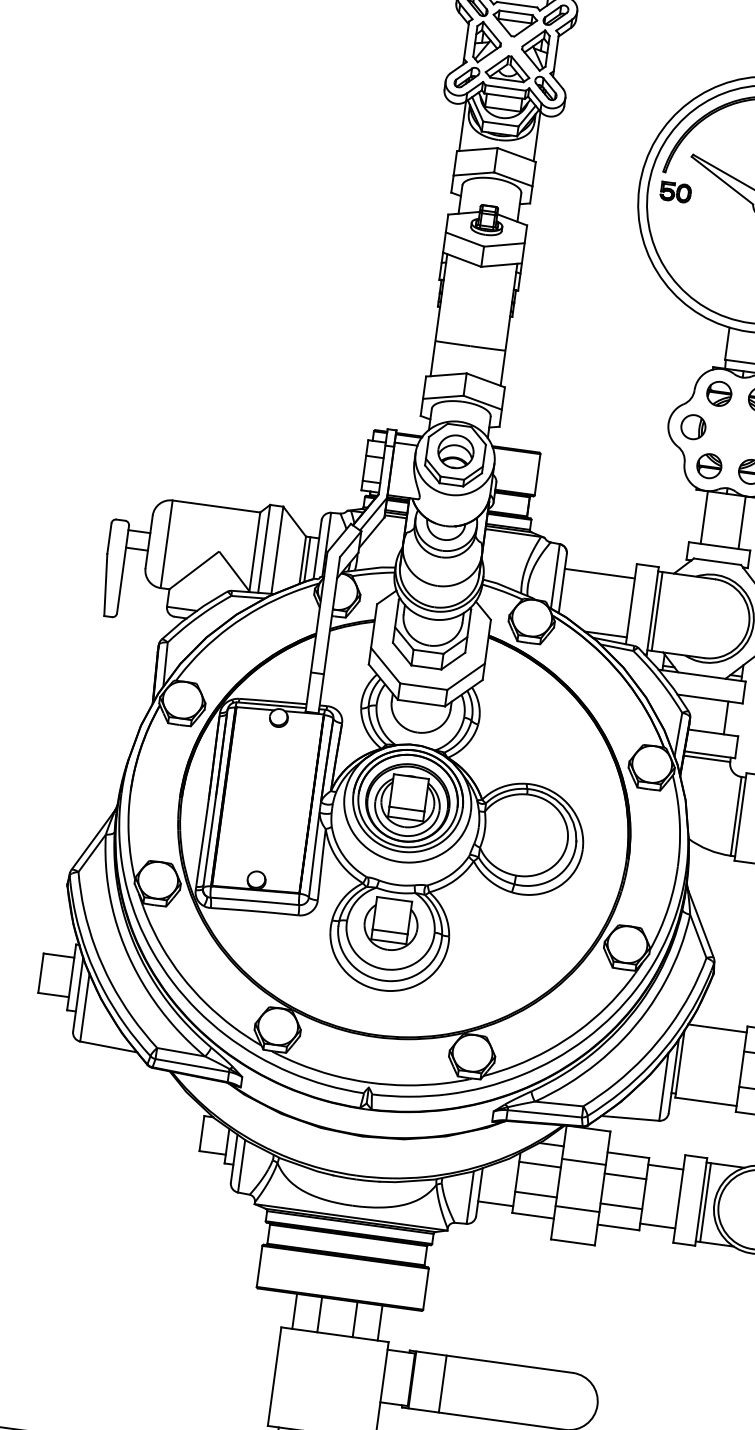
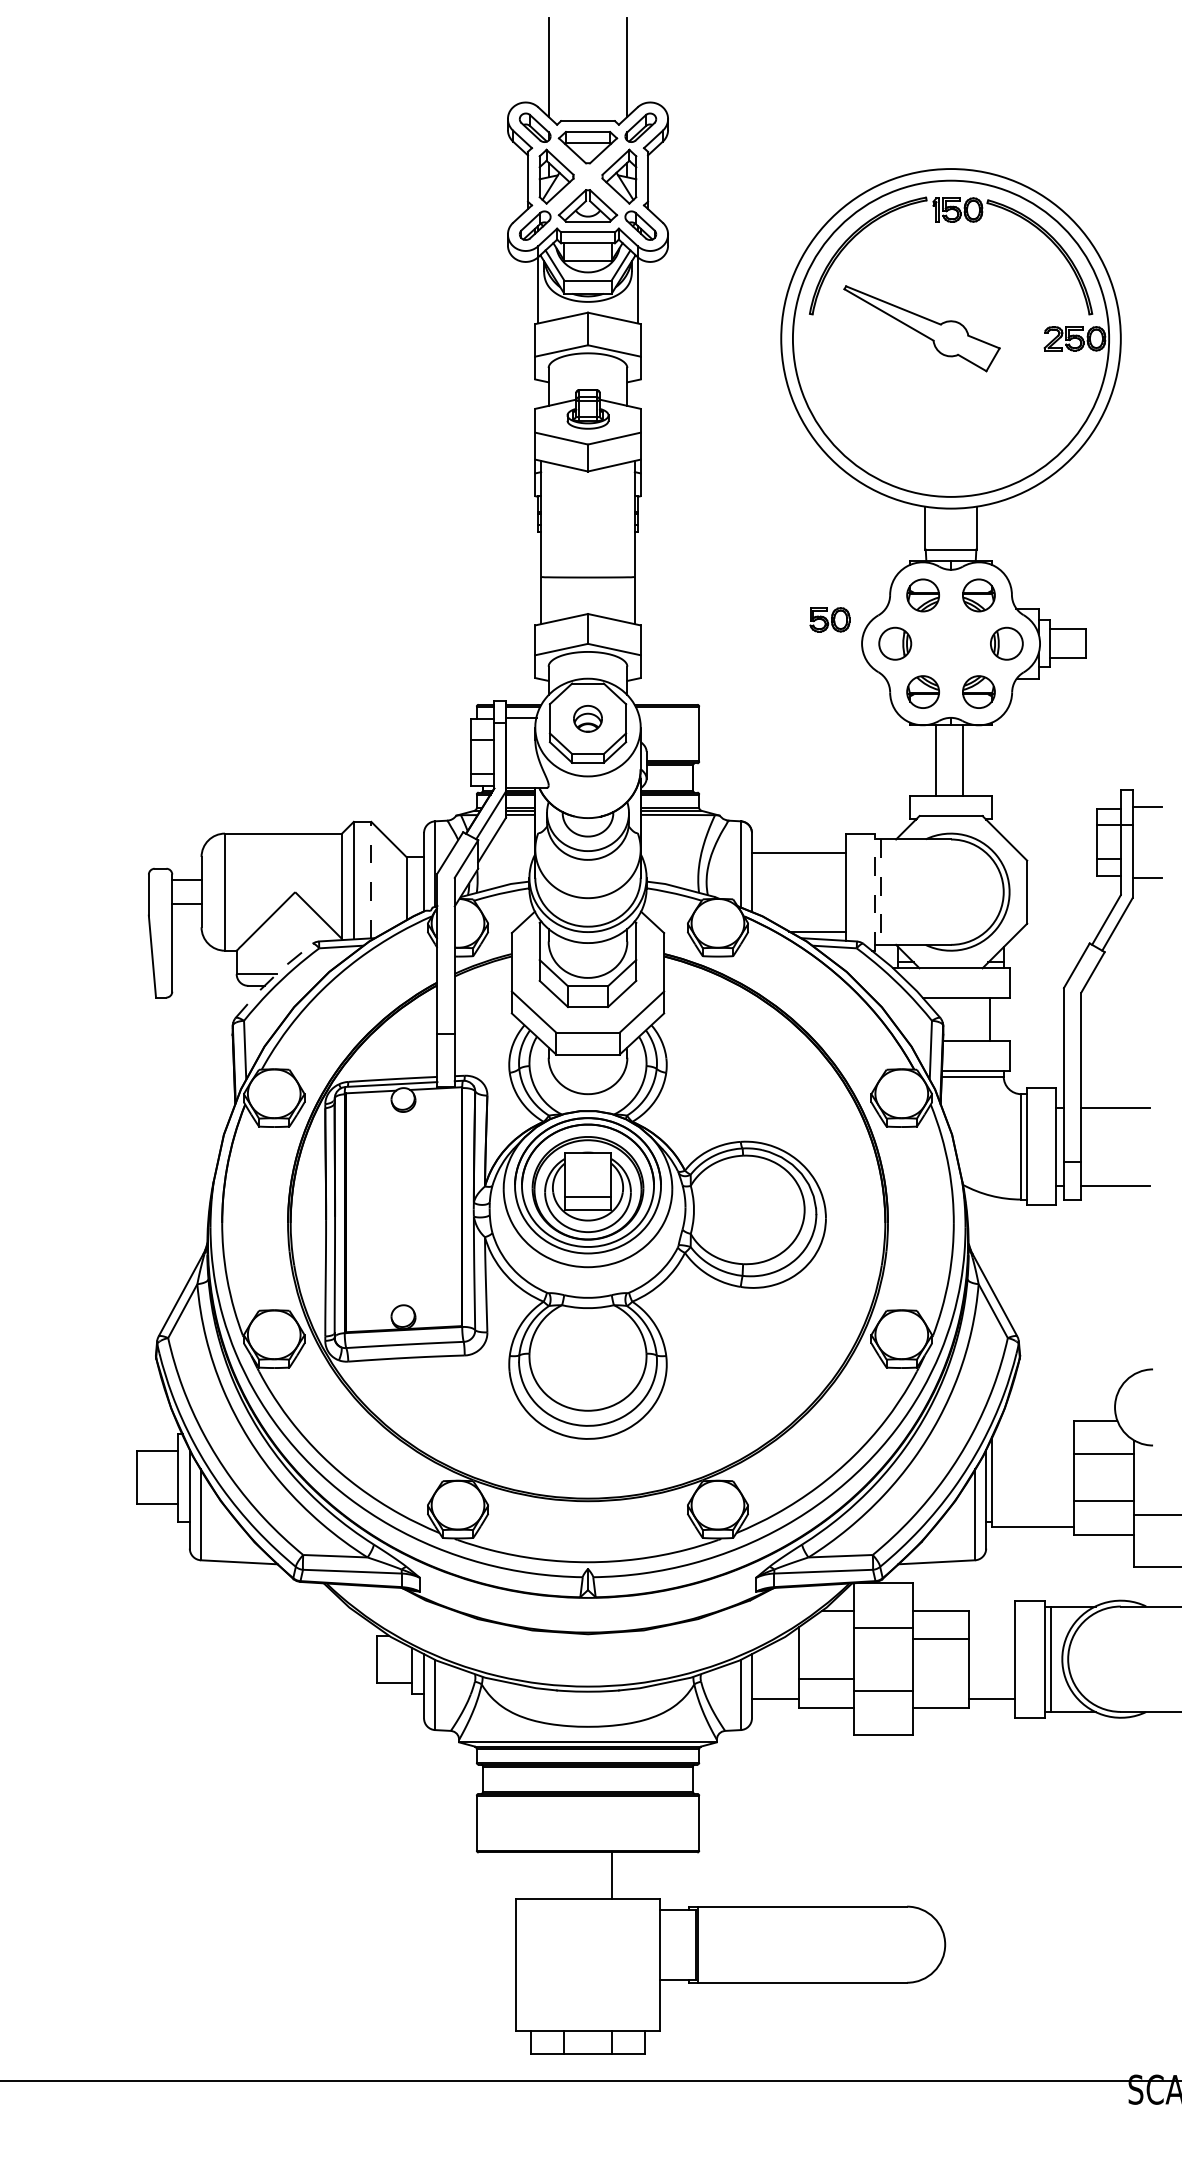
part: (675, 192) -> (829, 619), moved
part: (455, 451) -> (587, 718), size x0.6
line: (704, 517) -> (962, 760), moved
line: (742, 522) -> (936, 760), moved
line: (277, 549) -> (371, 879), solid -> dashed
line: (307, 559) -> (412, 886), removed
line: (652, 611) -> (874, 892), solid -> dashed
line: (656, 611) -> (880, 892), solid -> dashed
line: (193, 613) -> (272, 978), solid -> dashed
part: (390, 924) -> (587, 1350), removed
line: (717, 1028) -> (1034, 1428), removed
line: (539, 1164) -> (826, 1639), removed
line: (665, 1166) -> (991, 1619), removed
line: (621, 1206) -> (940, 1679), removed
line: (294, 1311) -> (530, 1875), removed
line: (319, 1314) -> (564, 1875), removed
line: (380, 1322) -> (645, 1875), removed
line: (442, 1383) -> (738, 1944), removed

